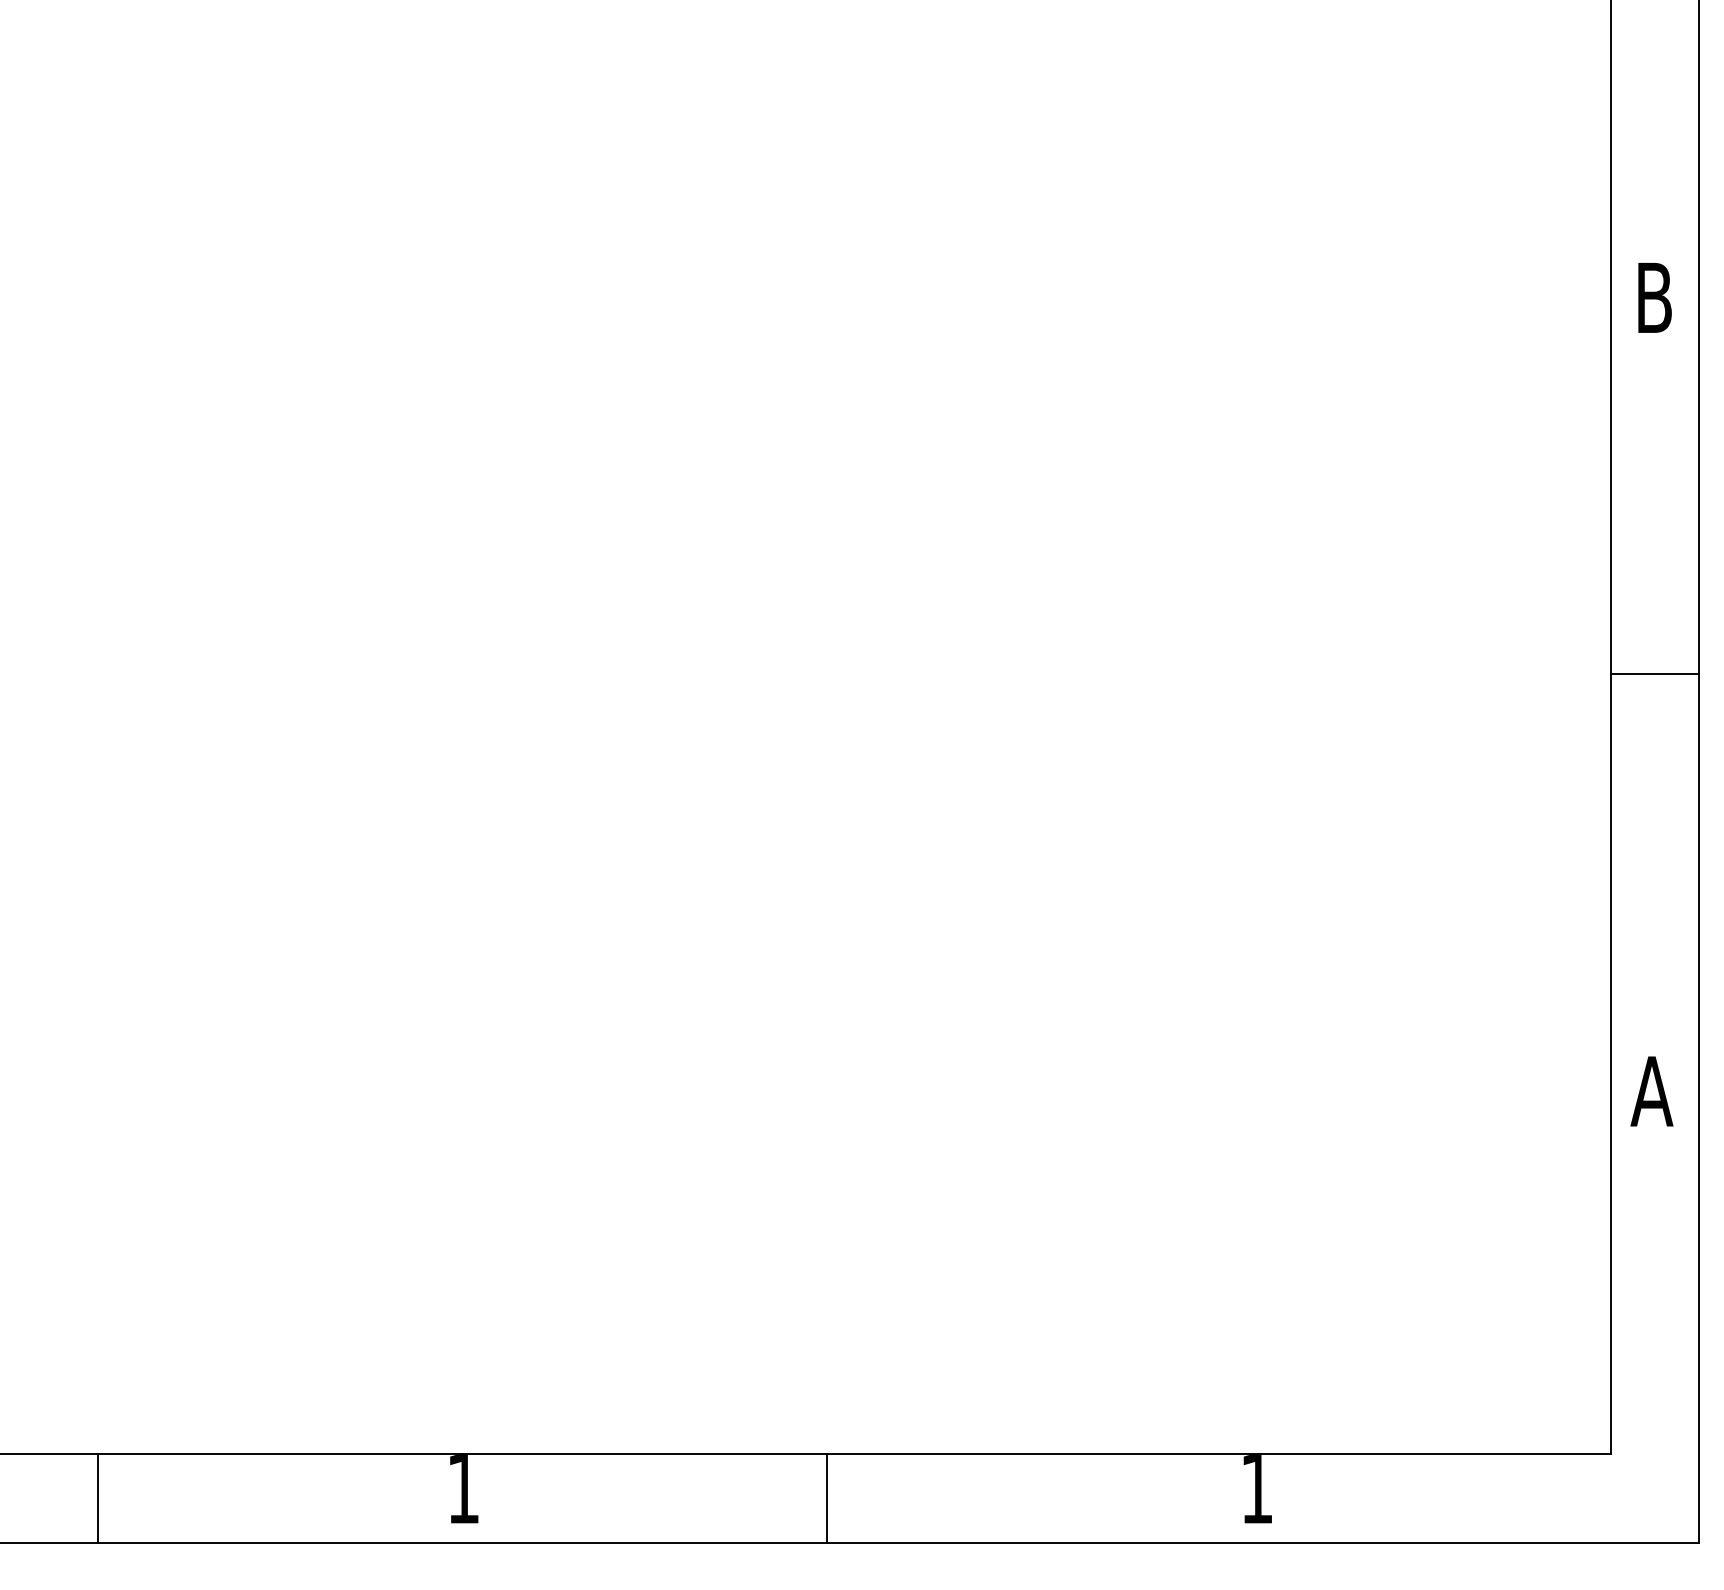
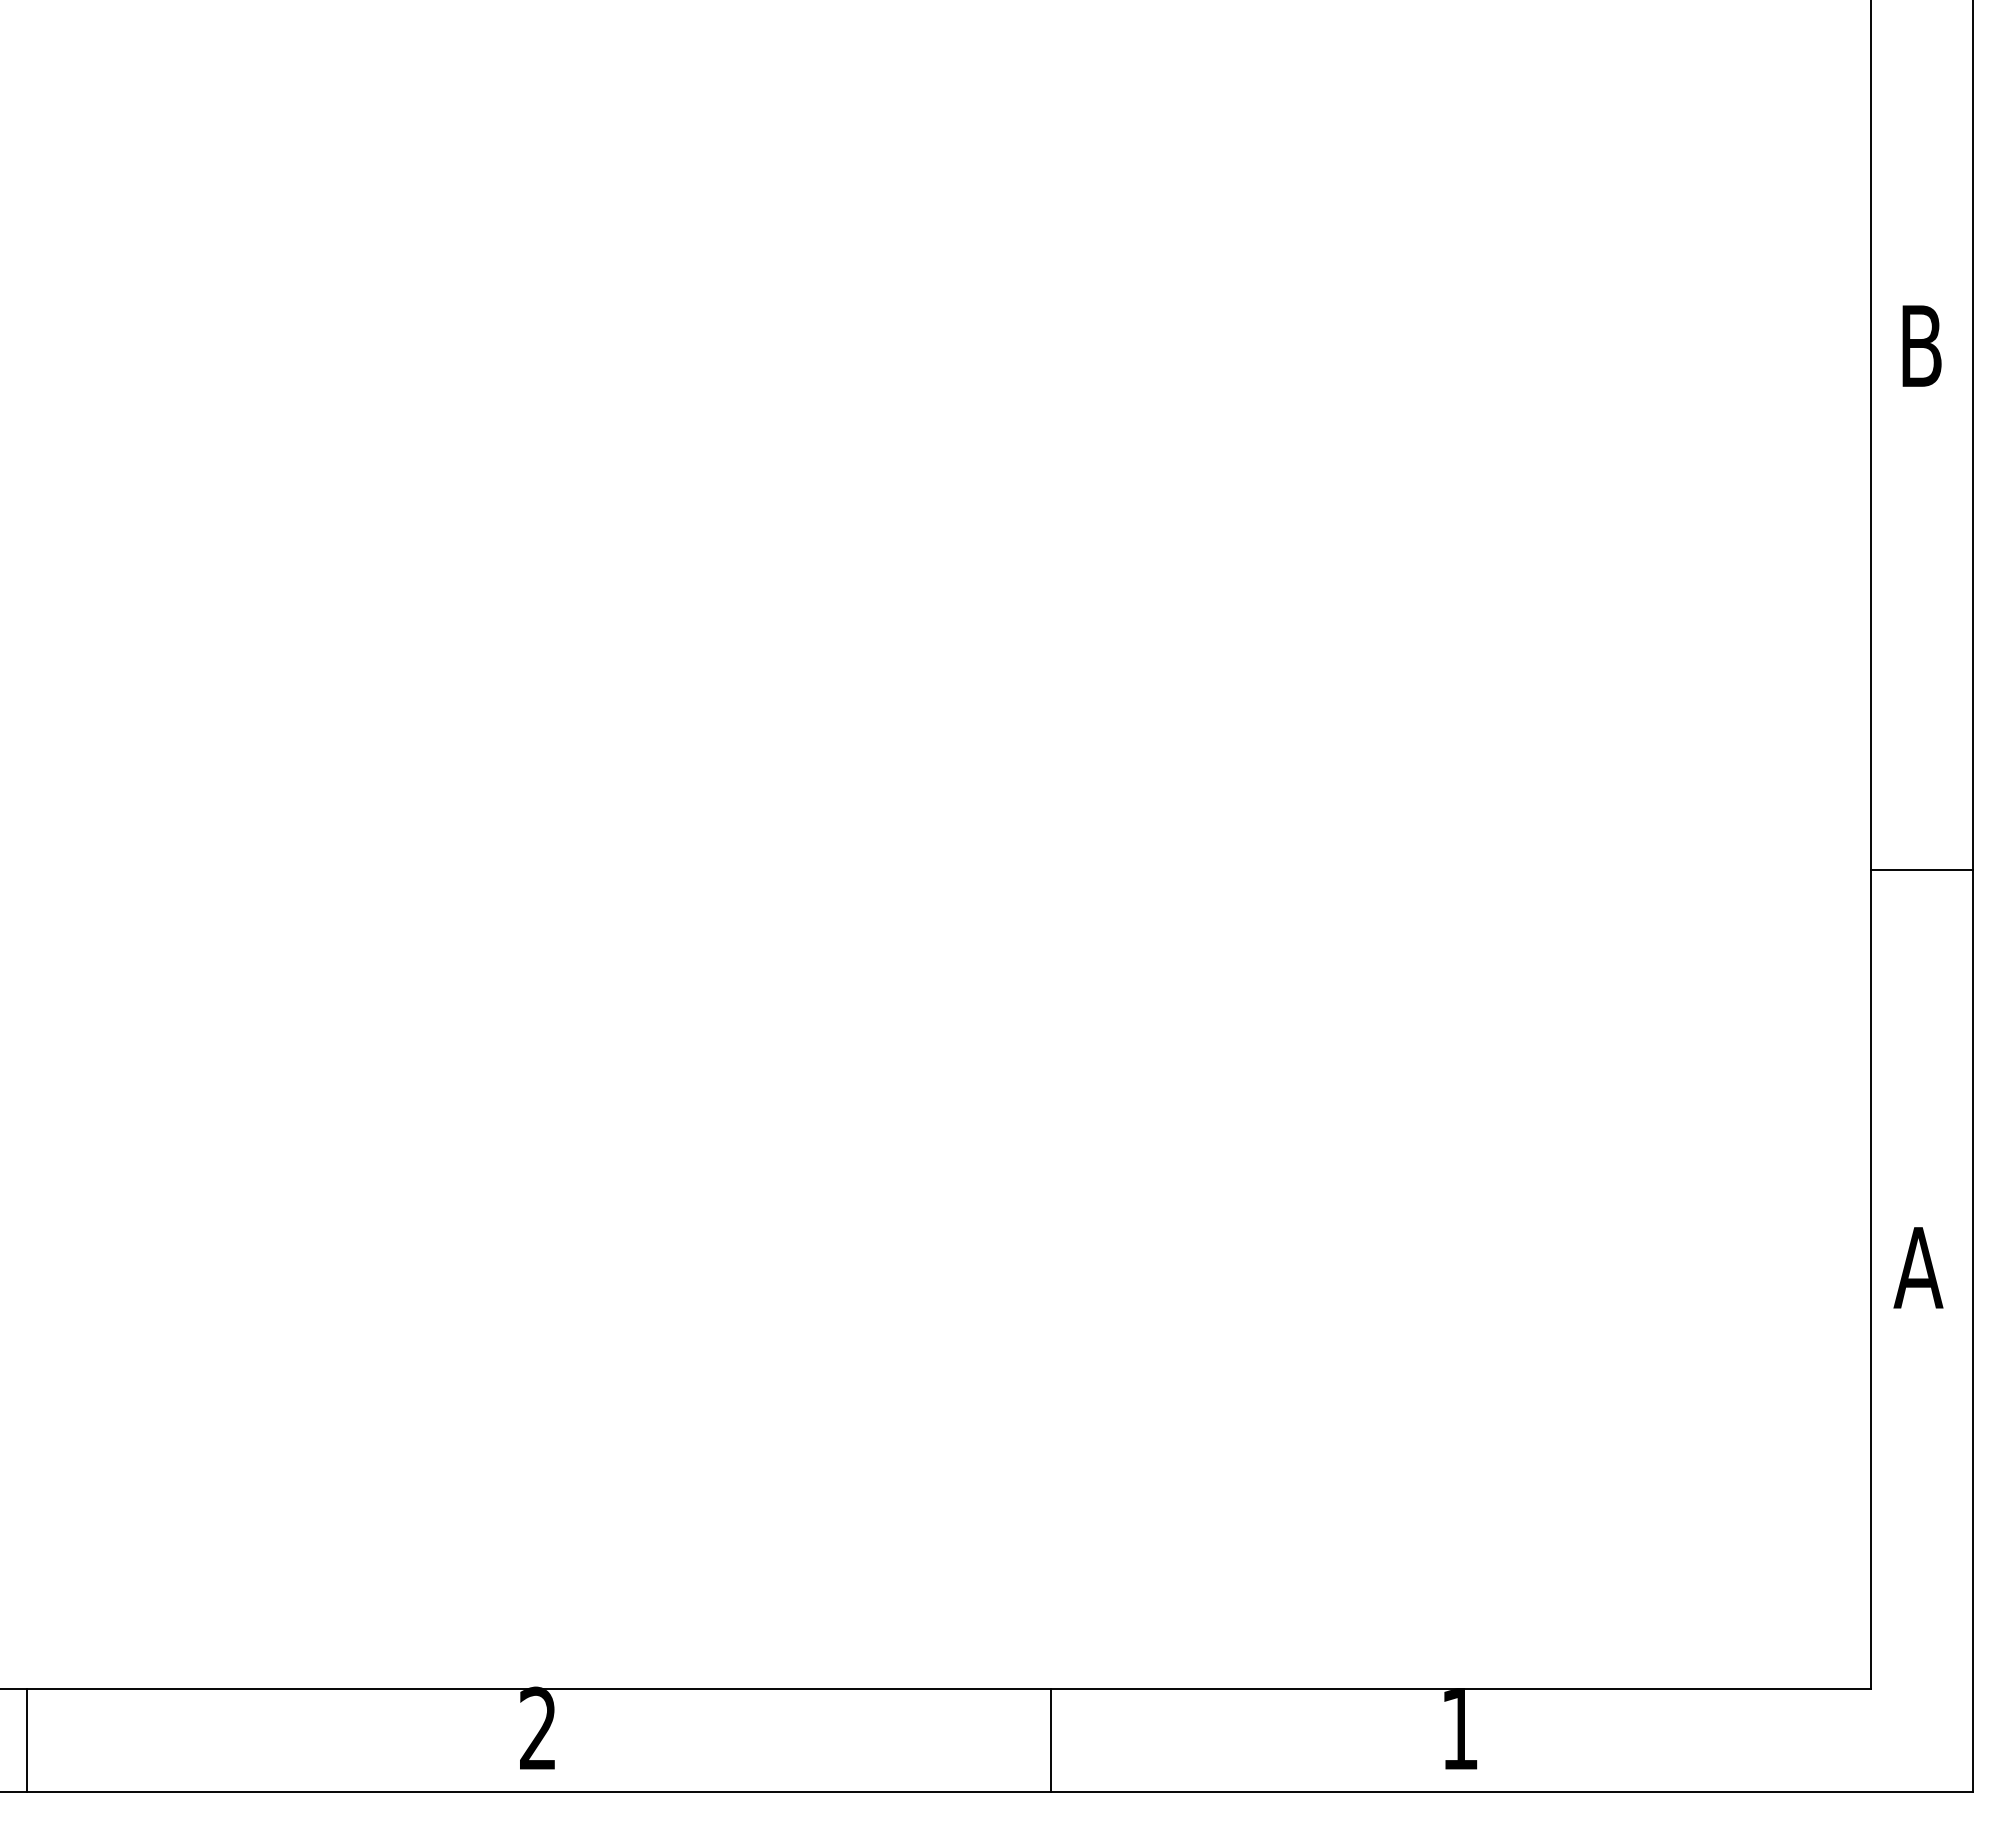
line: (1654, 673) -> (1921, 869), moved
text: (462, 1487) -> (537, 1727), 1 -> 2
line: (97, 1498) -> (27, 1740), moved
line: (827, 1498) -> (1051, 1740), moved

